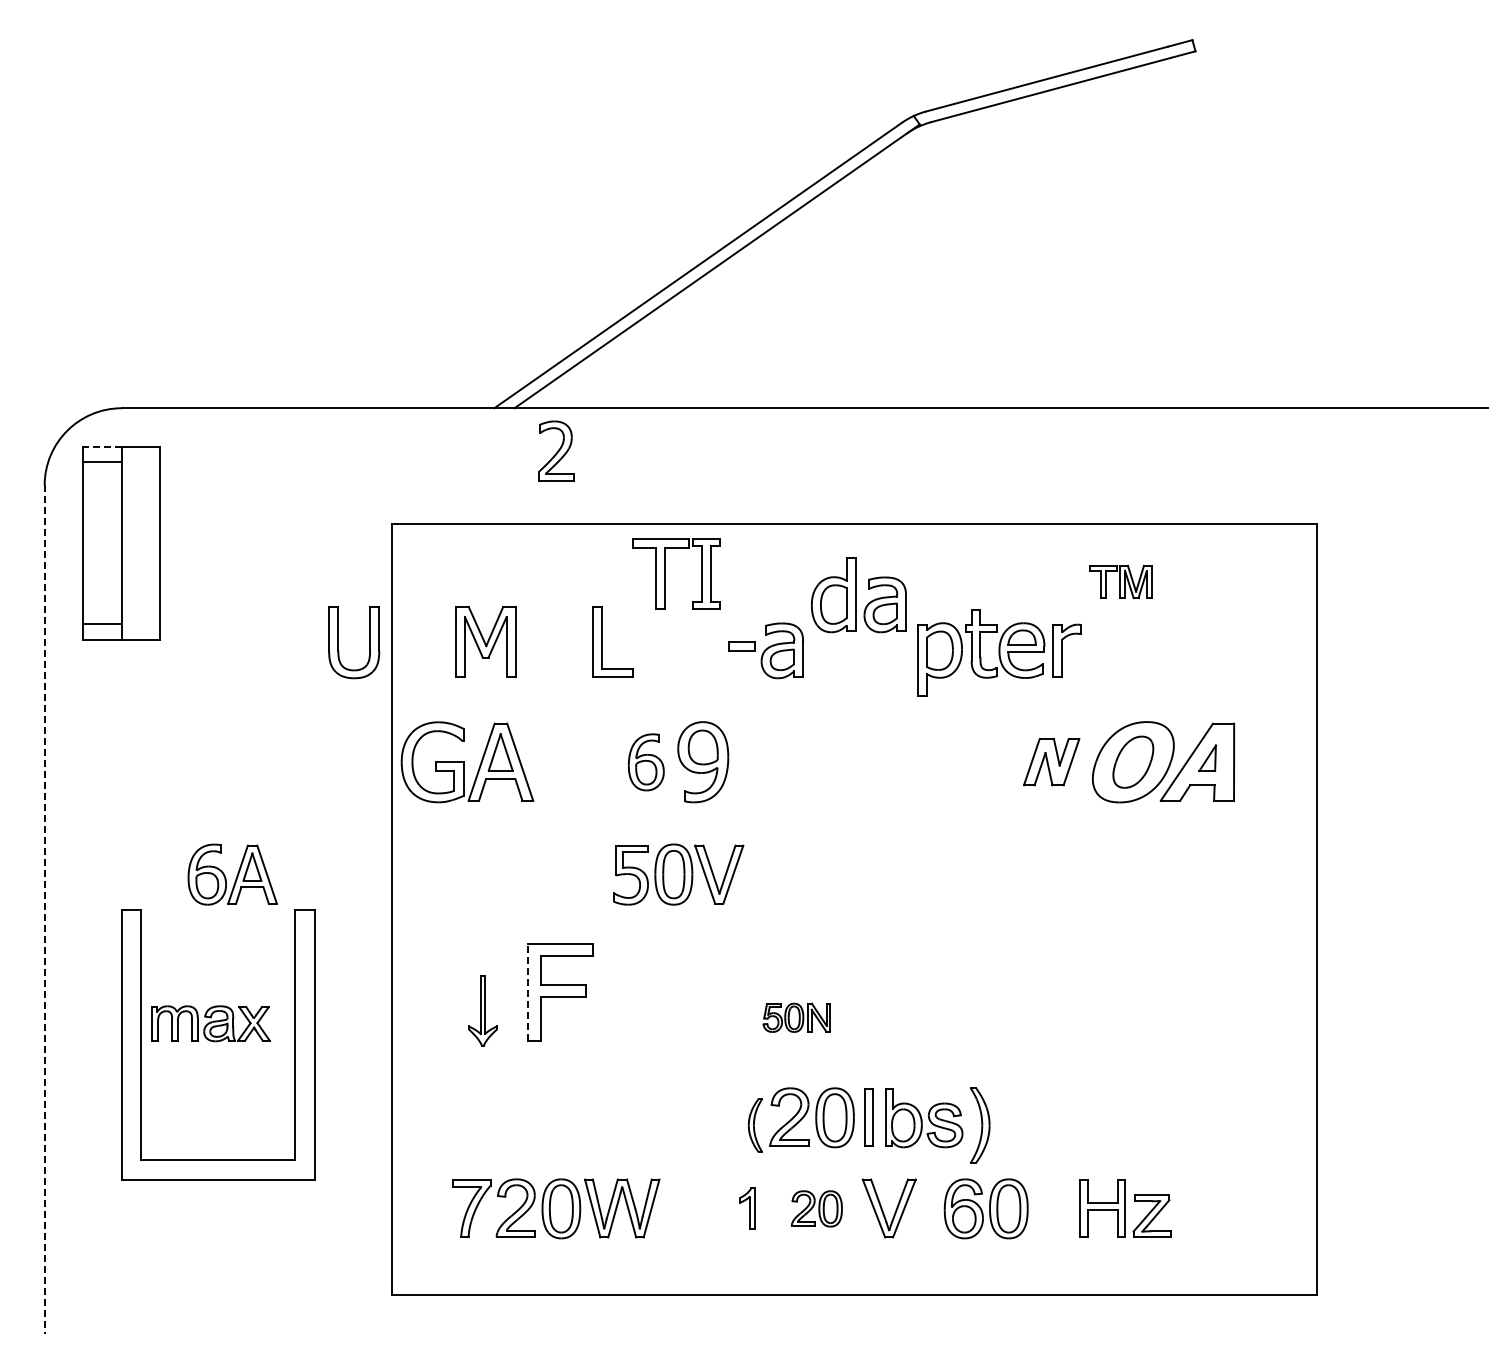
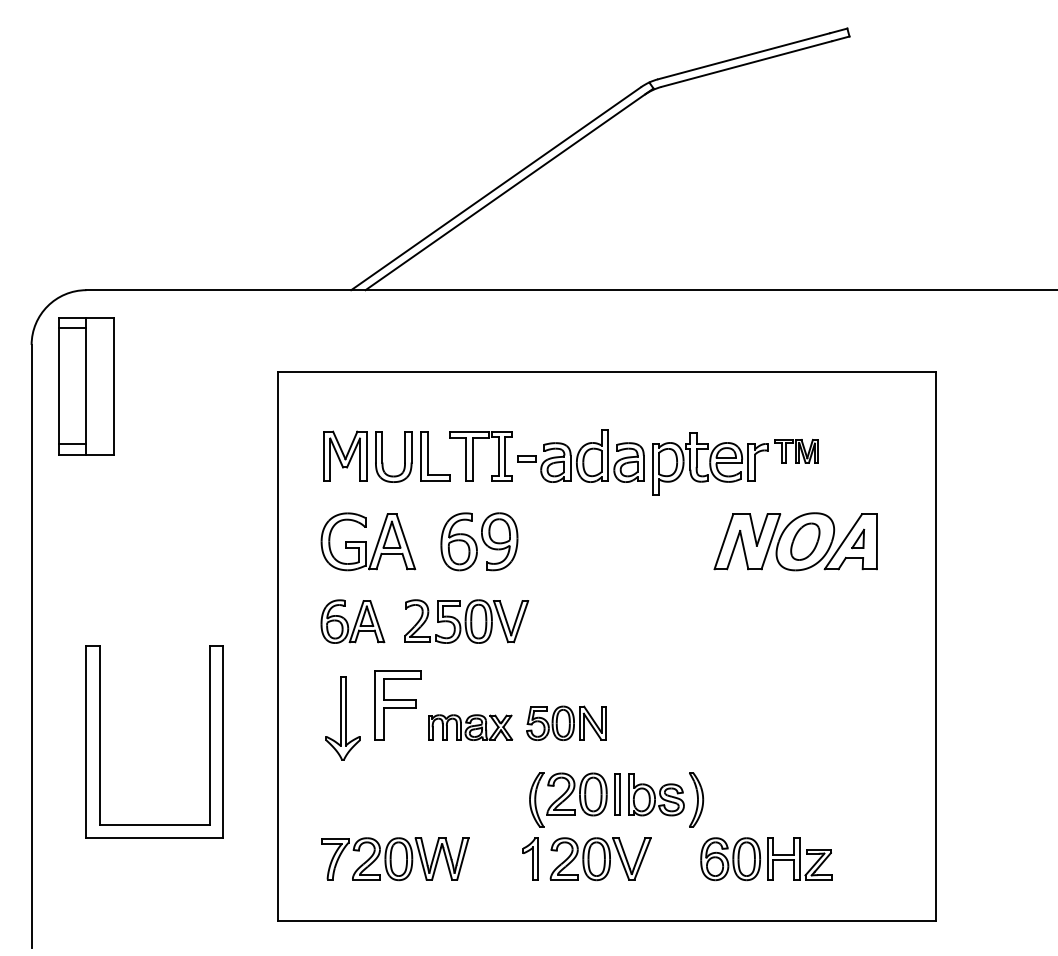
line: (102, 446) -> (72, 317), dashed -> solid
part: (556, 450) -> (417, 620), moved
part: (665, 573) -> (472, 455), moved
part: (1120, 582) -> (796, 451), moved
part: (858, 595) -> (610, 455), moved
part: (369, 642) -> (404, 456), moved
part: (1051, 761) -> (747, 541), size x1.67
part: (467, 762) -> (368, 541), moved
part: (646, 762) -> (459, 541), size x1.43
part: (232, 874) -> (352, 621), moved
line: (44, 910) -> (31, 647), dashed -> solid
line: (527, 991) -> (374, 704), dashed -> solid
part: (482, 1010) -> (342, 718), size x1.67
part: (796, 1017) -> (565, 723), size x1.67
part: (210, 1023) -> (470, 727), moved
part: (755, 1125) -> (536, 799), size x1.43
part: (747, 1207) -> (531, 858), size x1.43
part: (816, 1208) -> (580, 858), size x1.67
part: (985, 1208) -> (730, 858), moved

